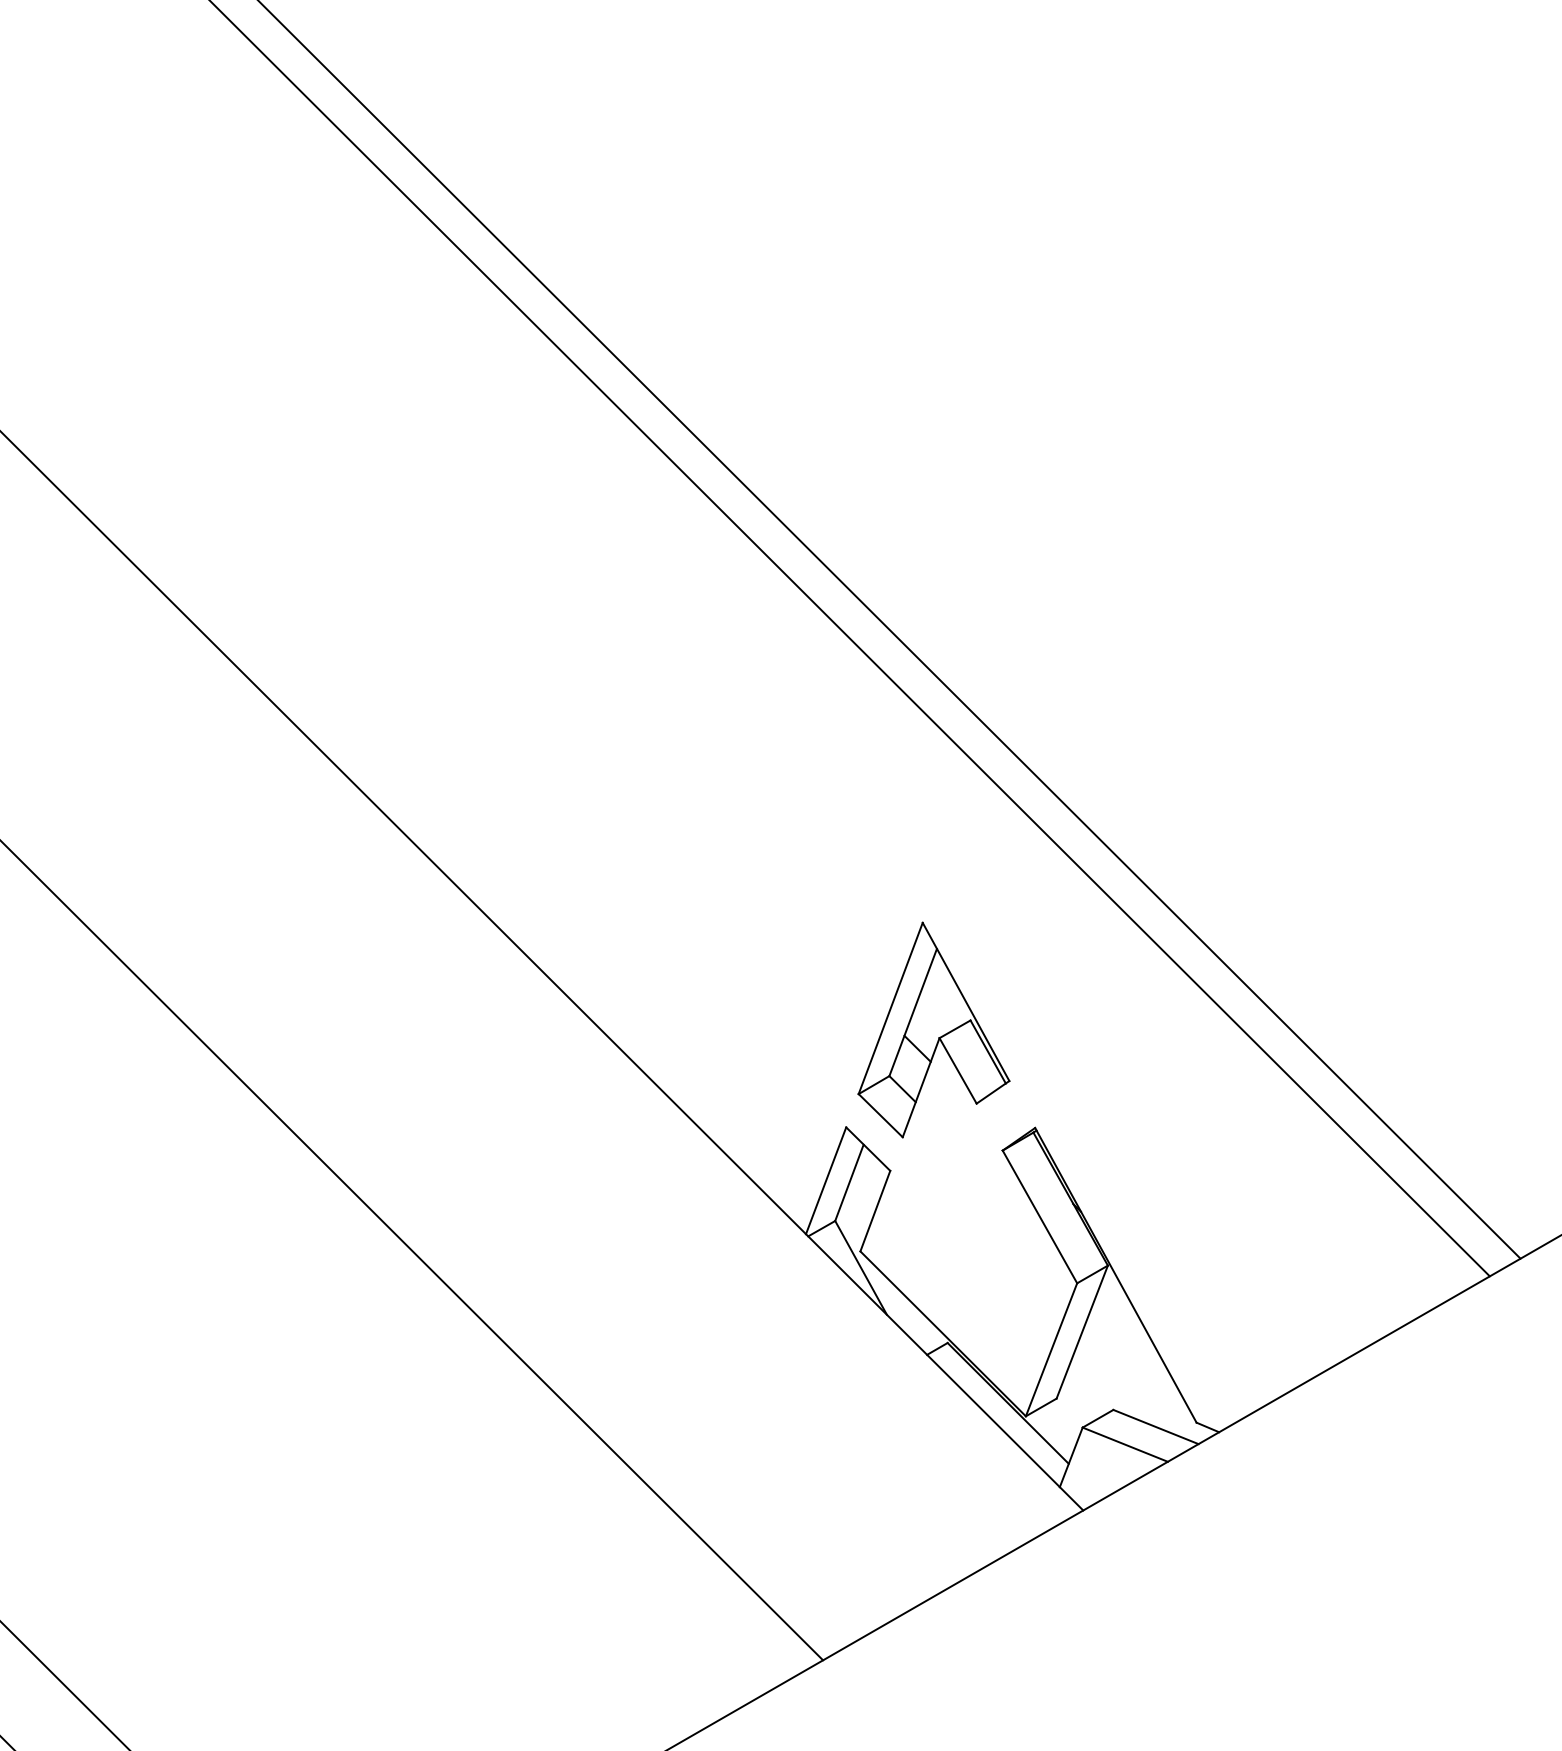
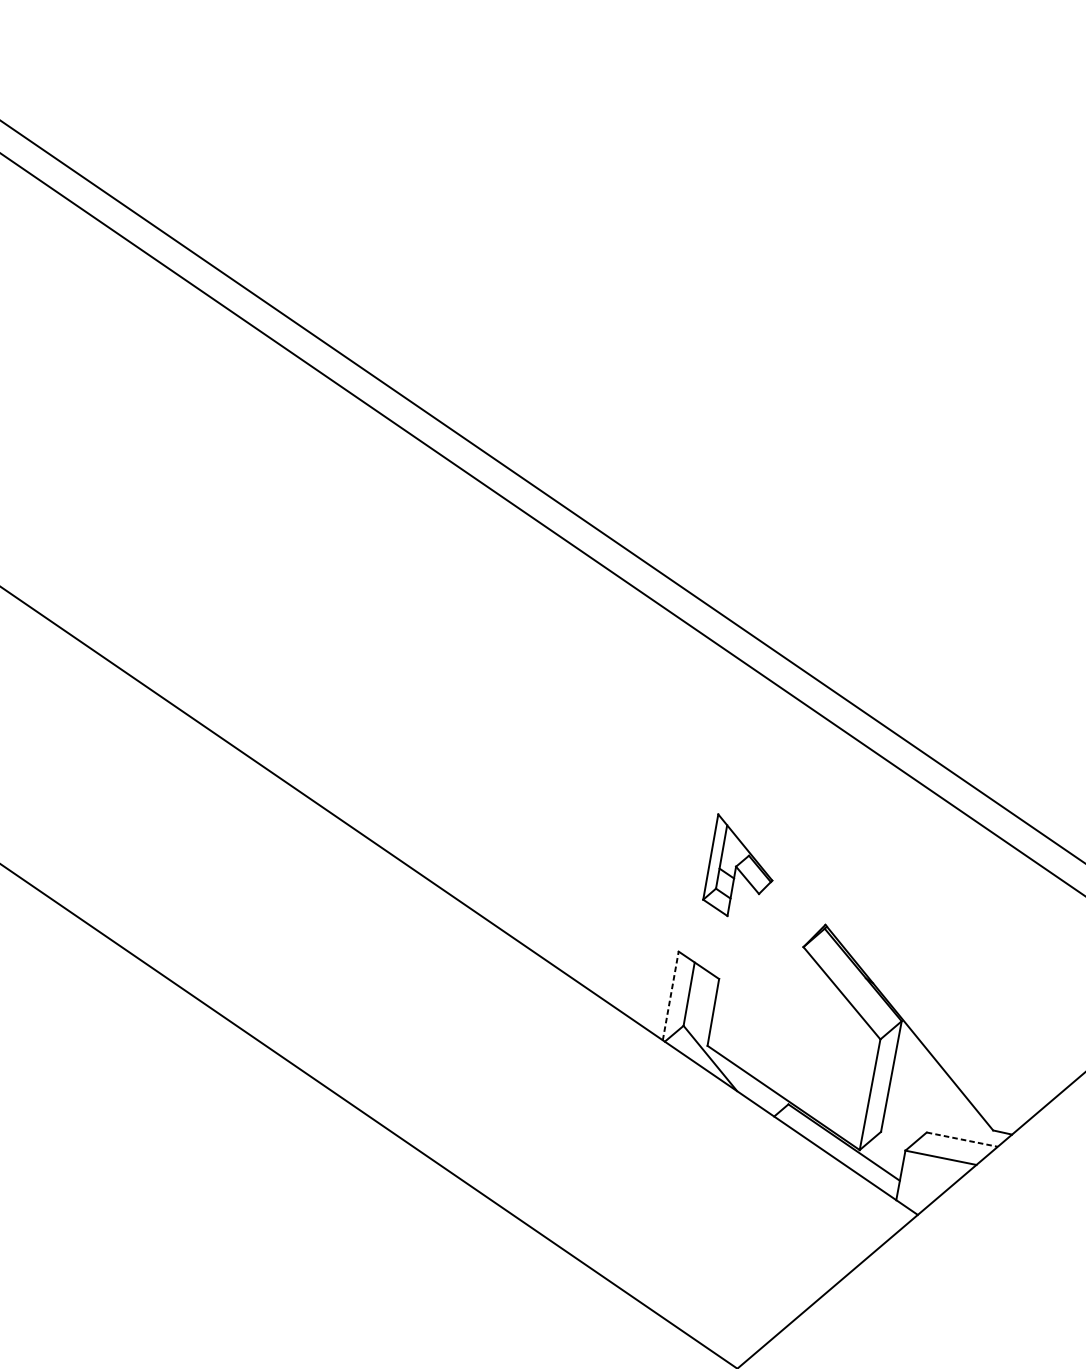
part: (933, 1029) -> (732, 863), size x0.6
line: (826, 1180) -> (671, 995), solid -> dashed
line: (1156, 1427) -> (962, 1139), solid -> dashed

